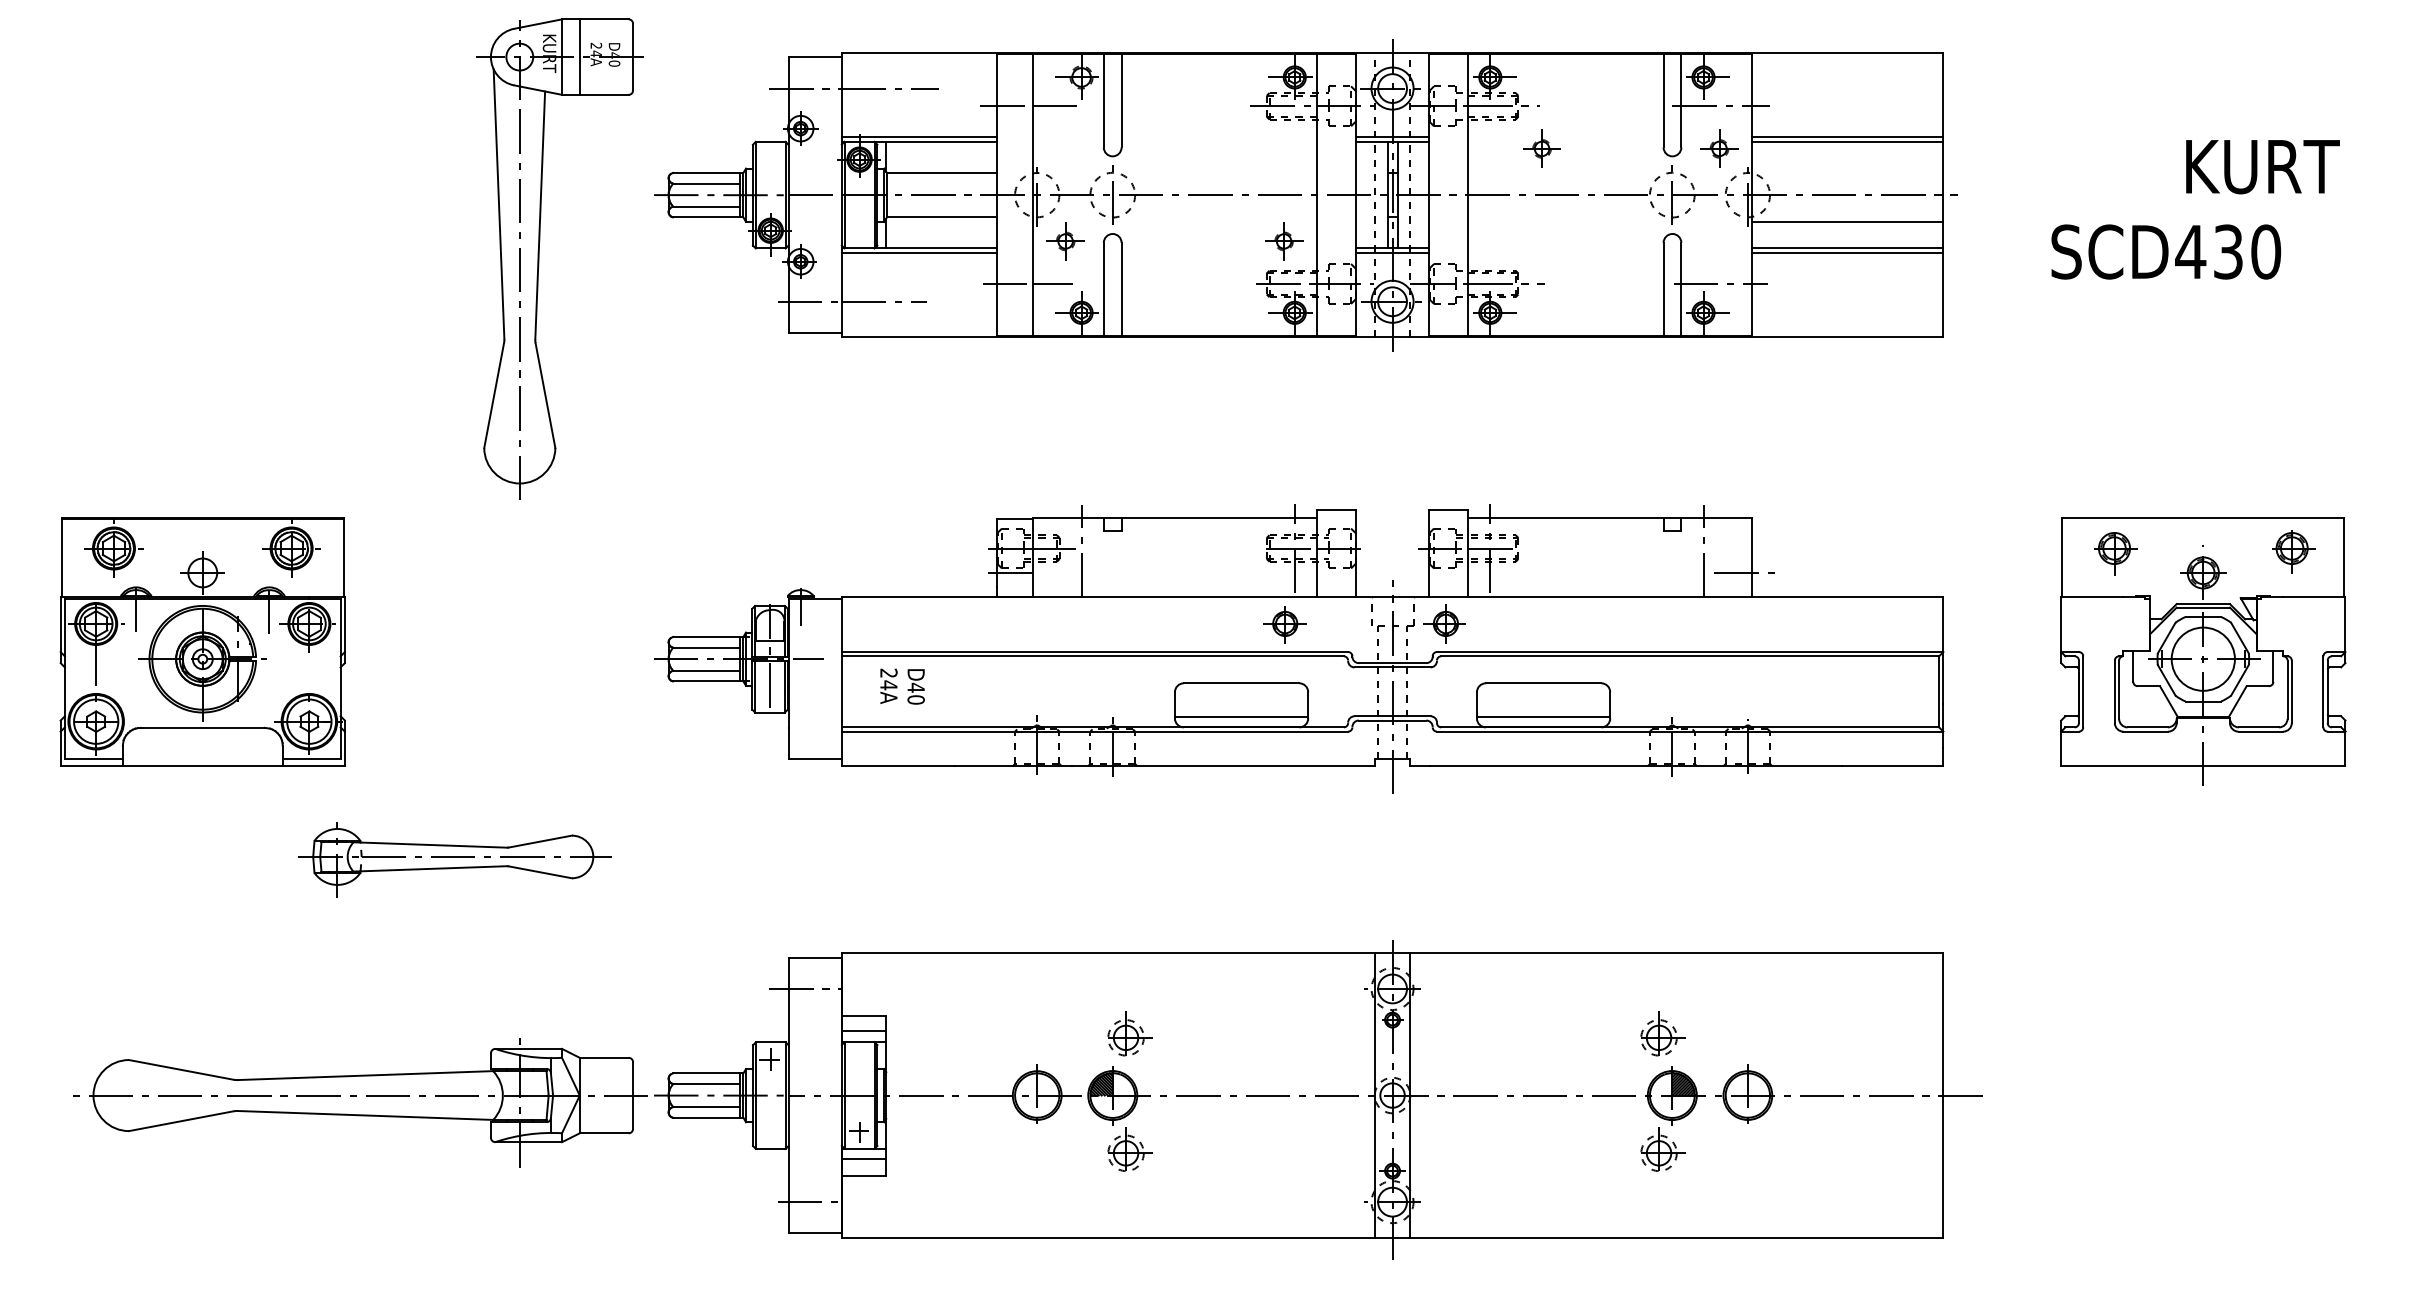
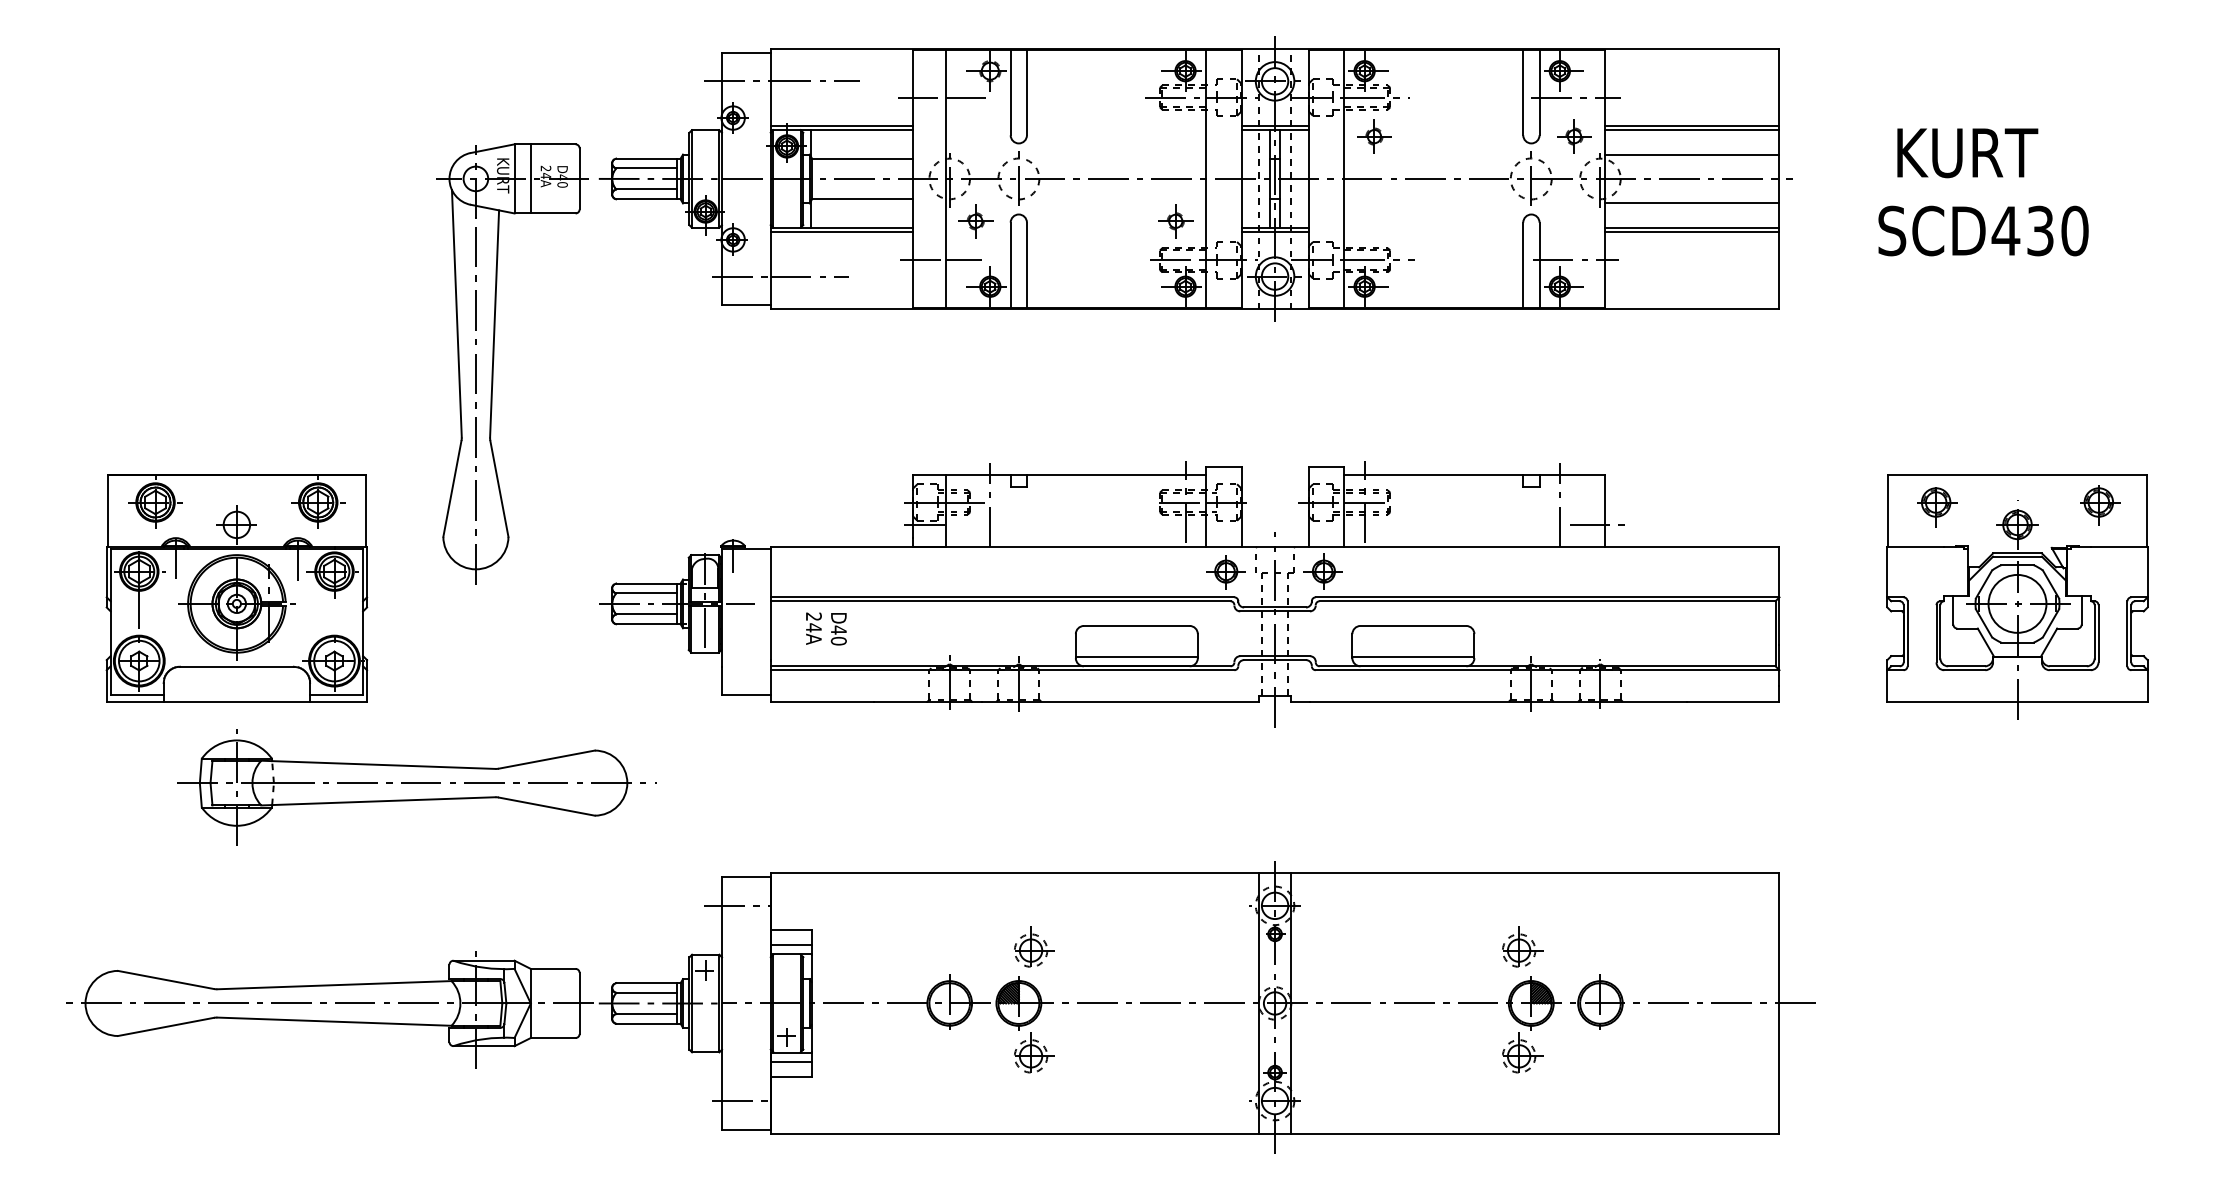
part: (1541, 148) -> (1373, 136), moved
text: (2262, 167) -> (1967, 153), moved
line: (1847, 168) -> (1691, 154), added
part: (539, 258) -> (493, 363), moved
part: (1284, 624) -> (1225, 572), moved
part: (202, 641) -> (236, 587), moved
part: (455, 859) -> (417, 787), size x1.67

